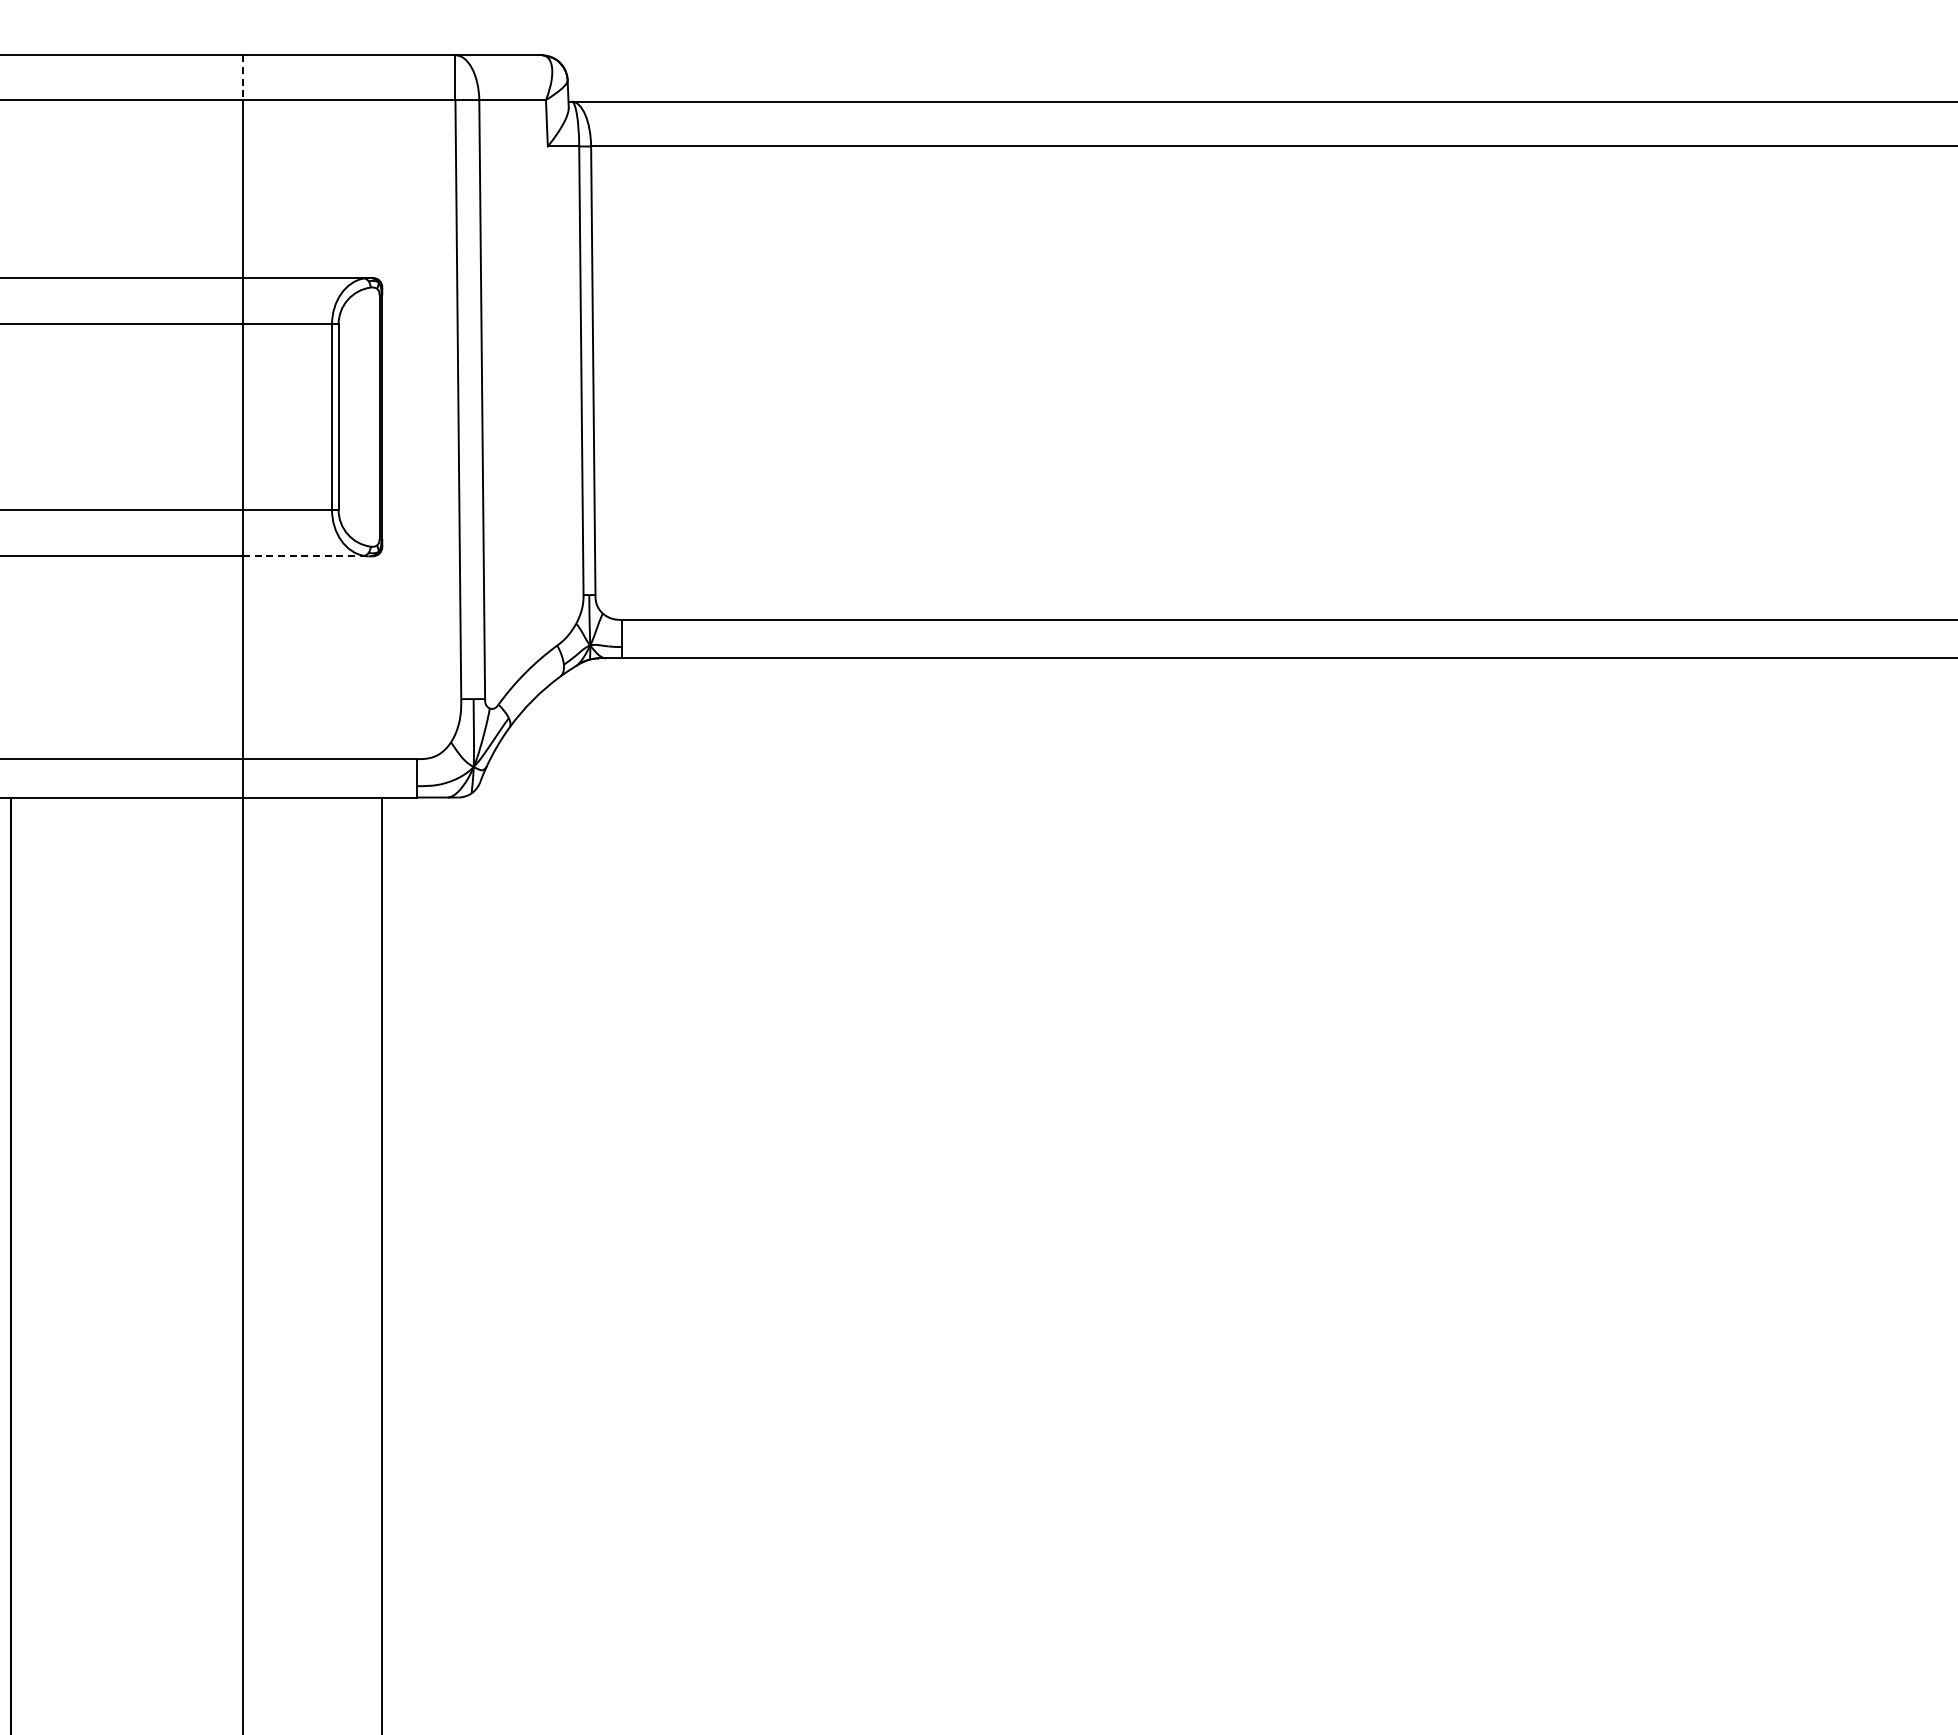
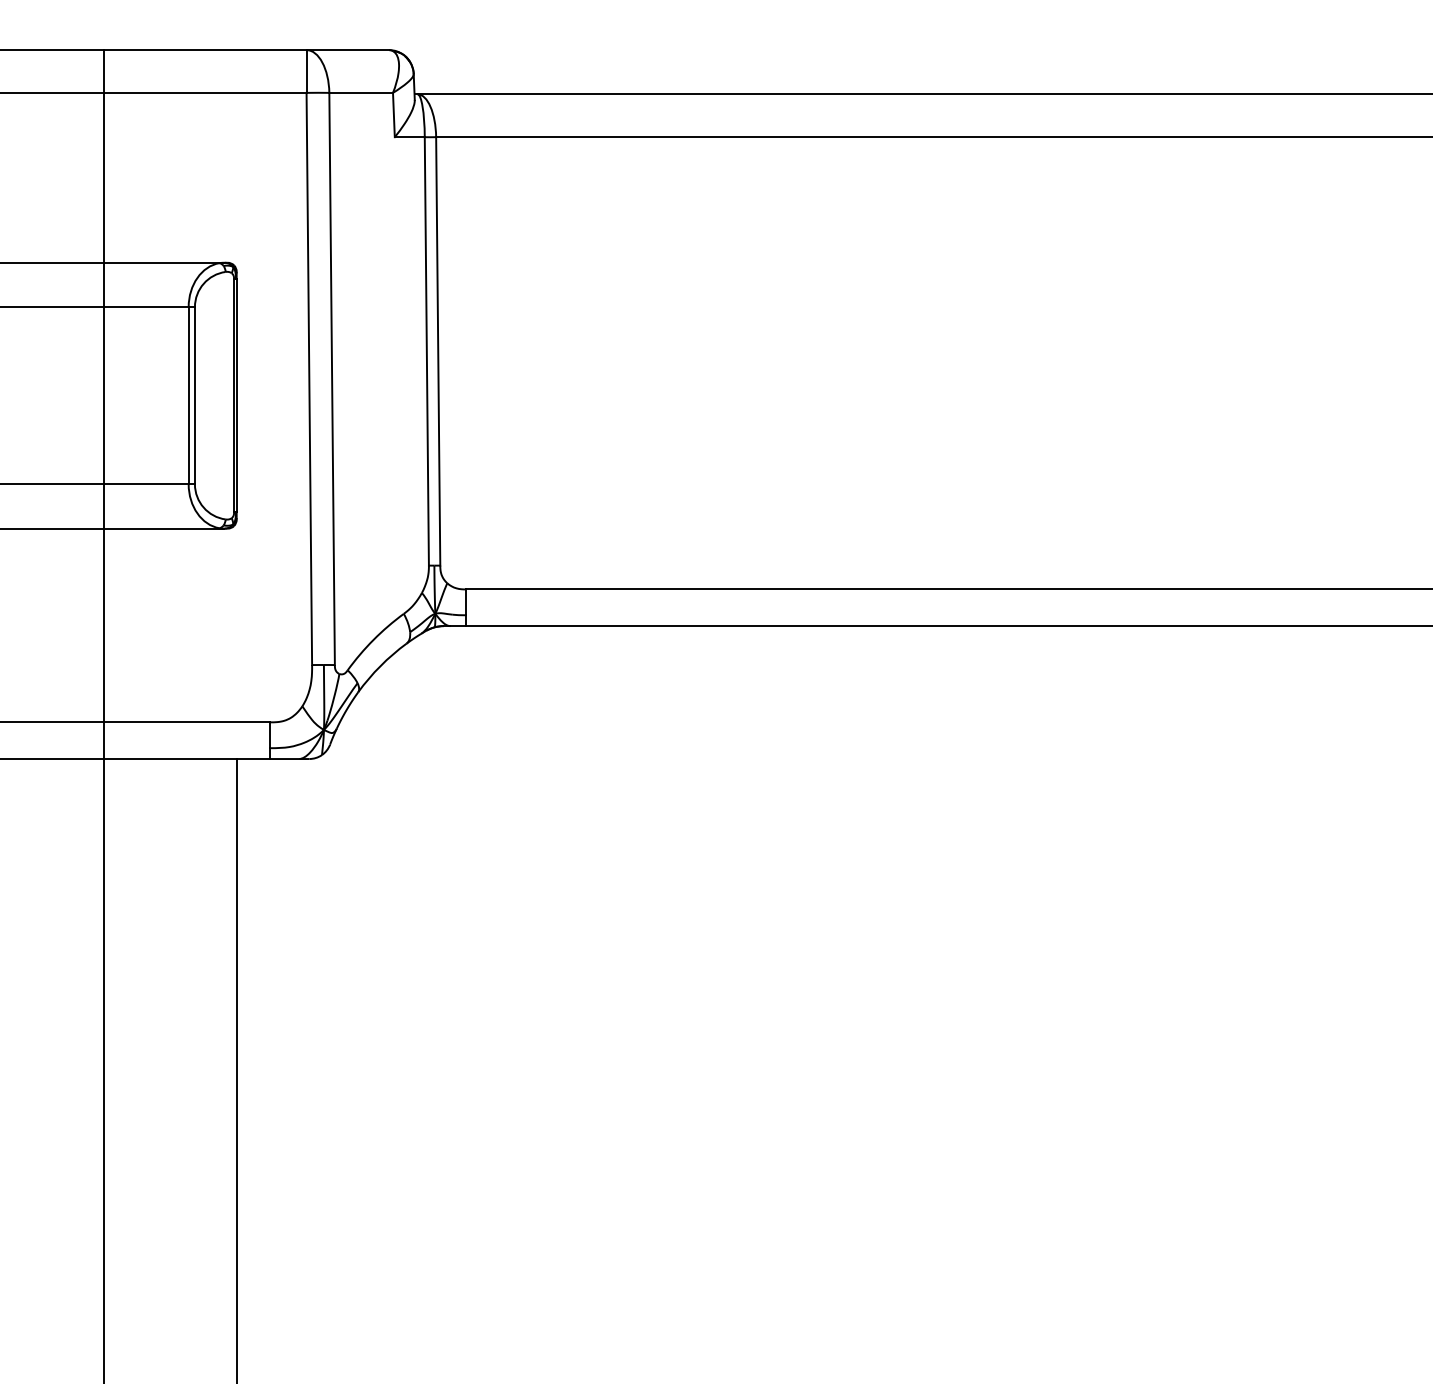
line: (243, 78) -> (104, 72), dashed -> solid
line: (305, 556) -> (163, 528), dashed -> solid

